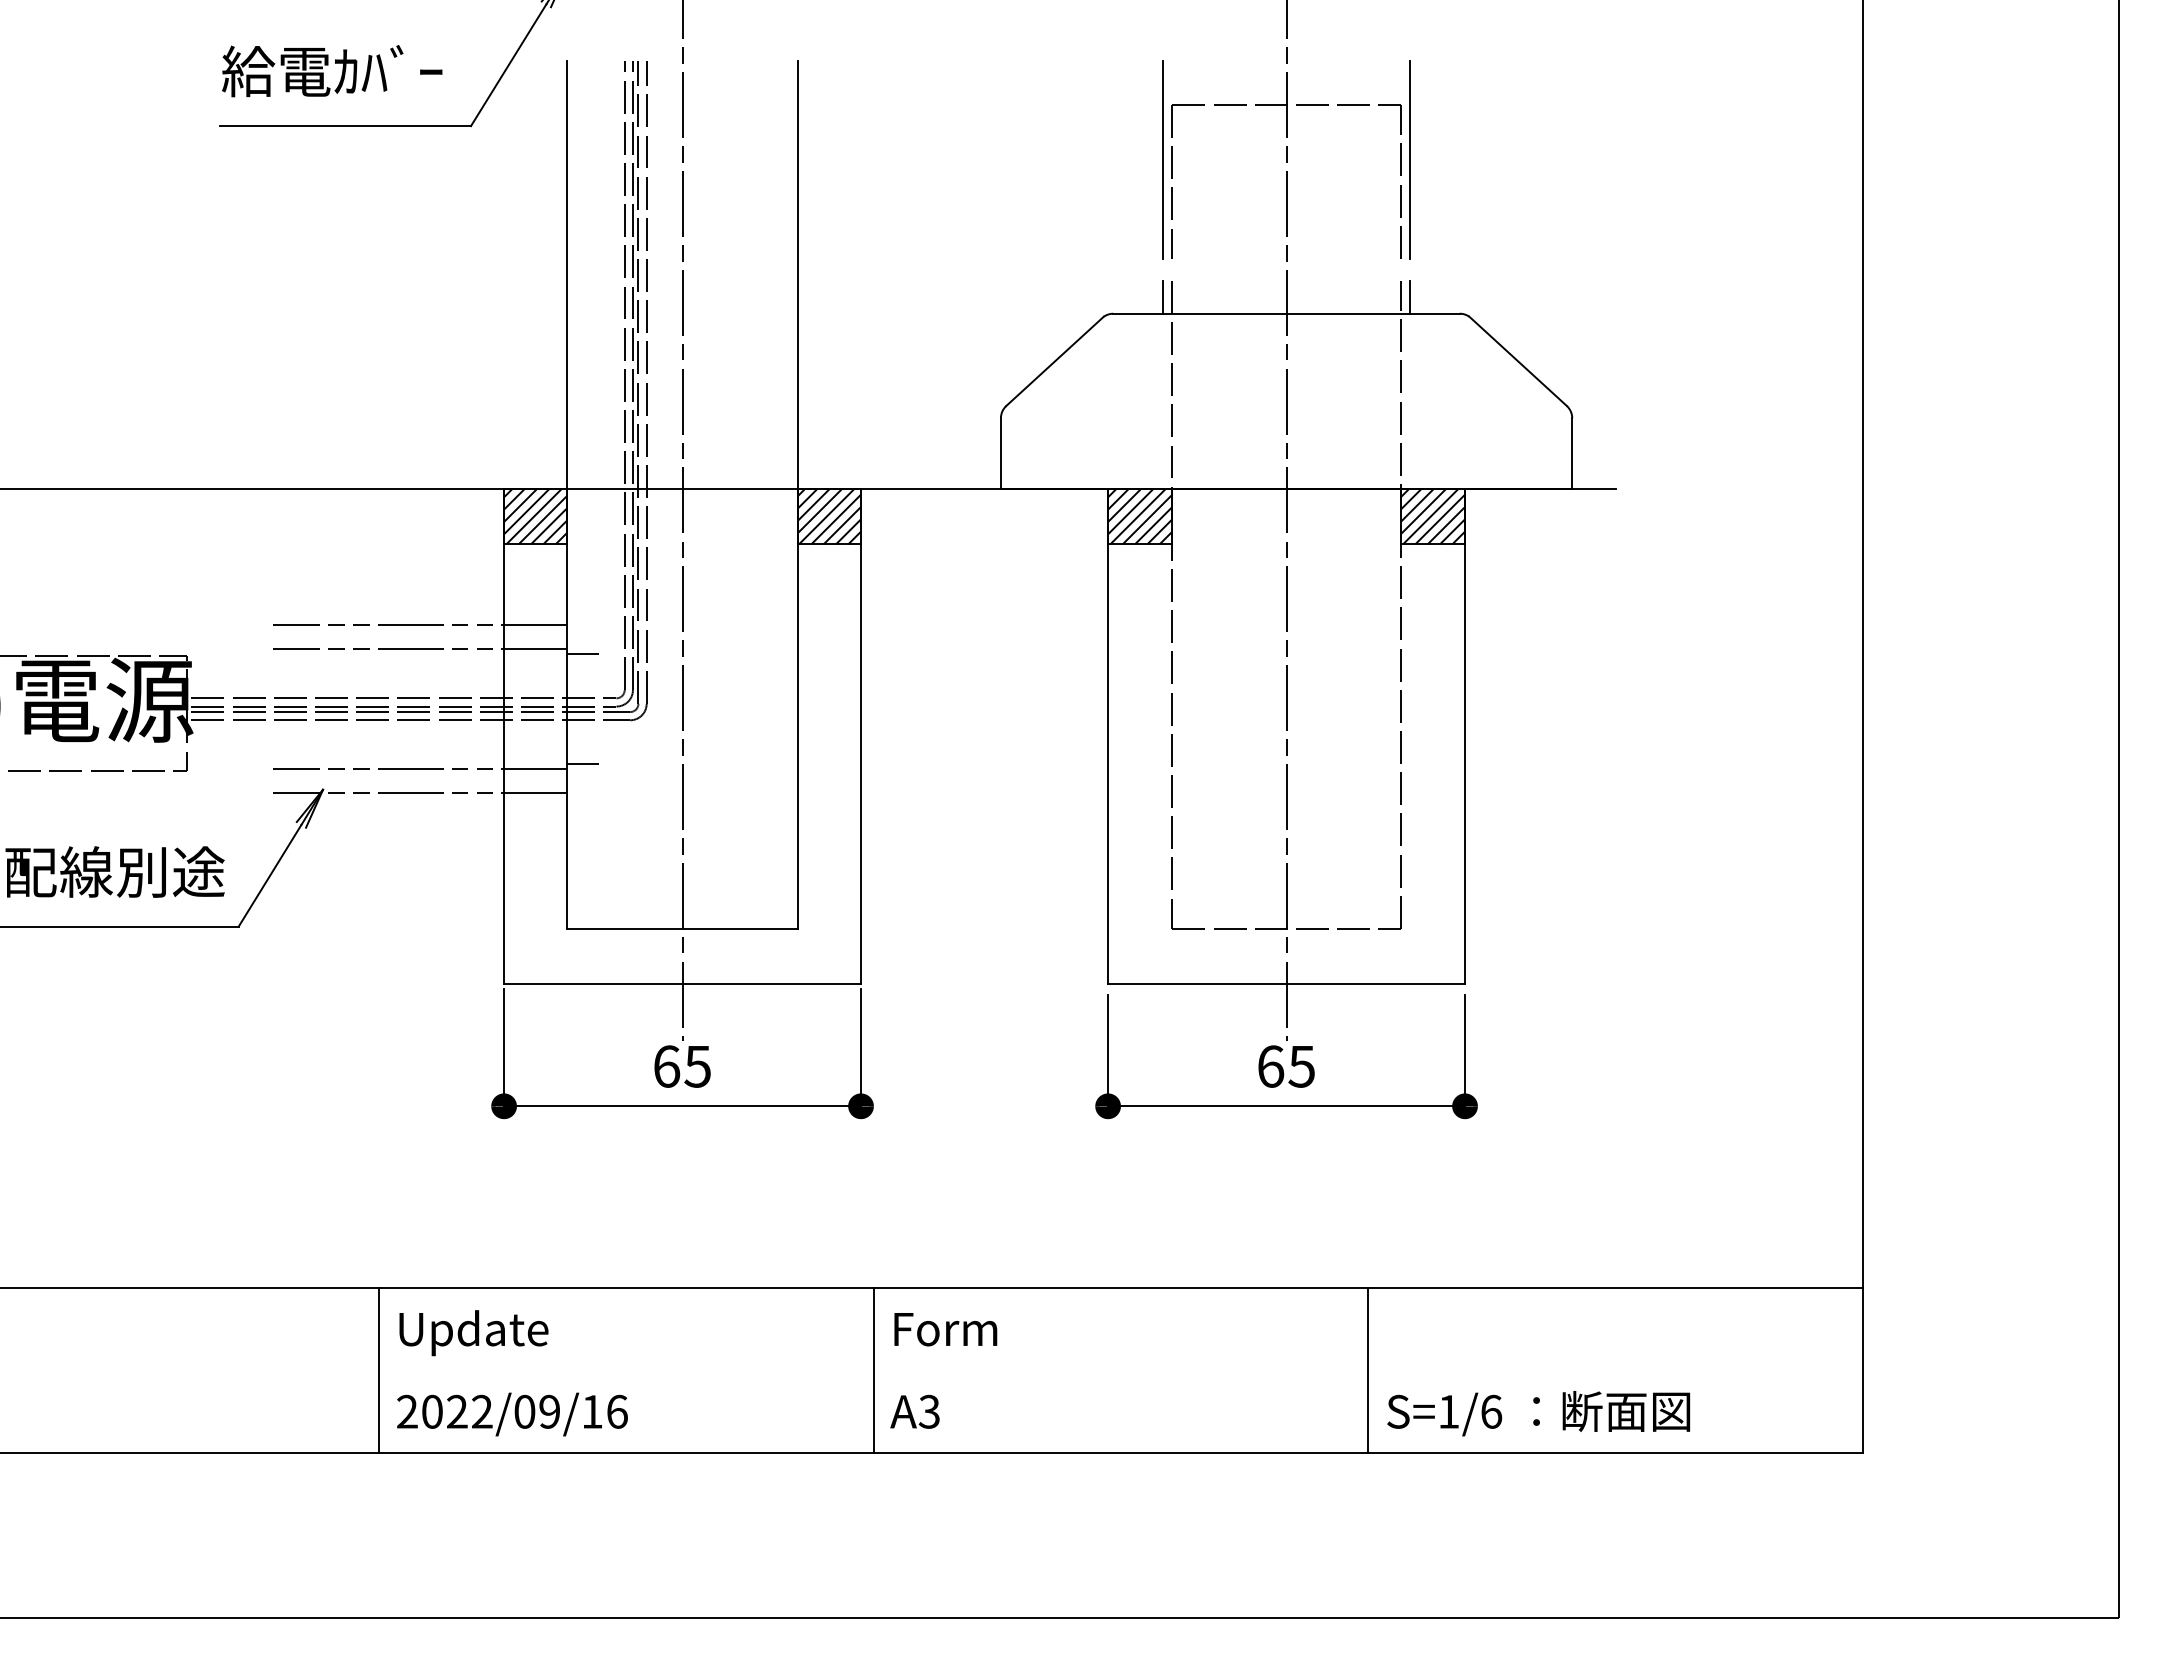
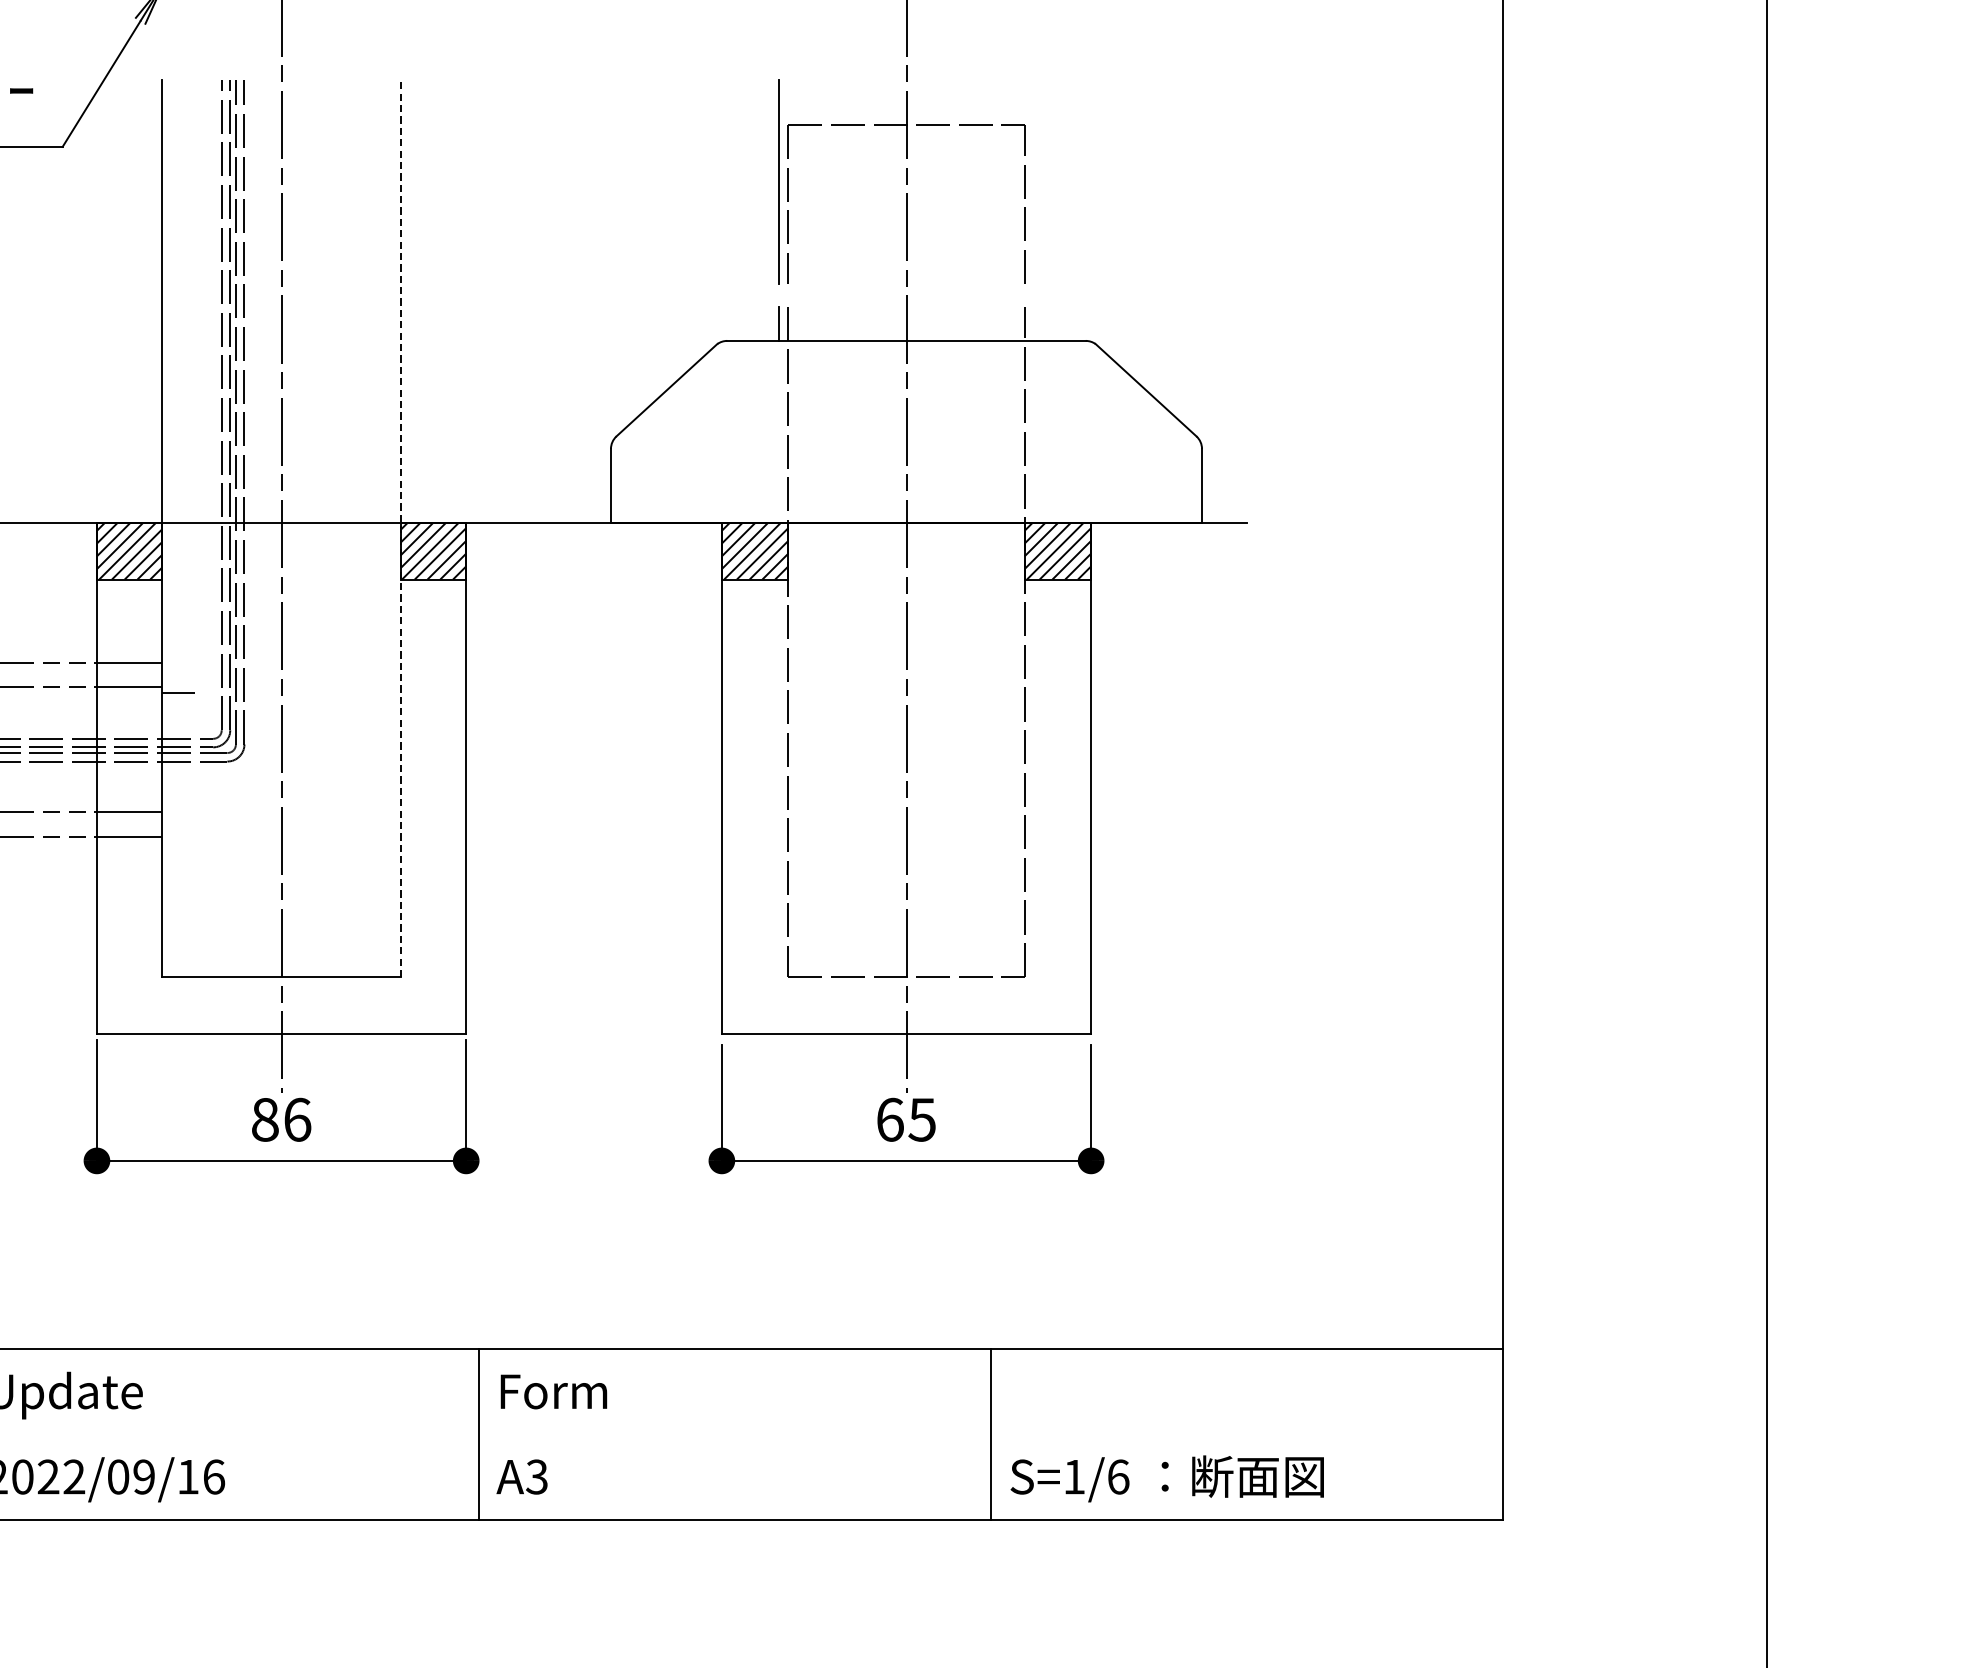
line: (1410, 159) -> (1034, 181), removed
line: (1410, 296) -> (1034, 323), removed
line: (797, 494) -> (400, 527), solid -> dashed
line: (582, 763) -> (178, 806), removed
text: (682, 1066) -> (281, 1119), 65 -> 86

